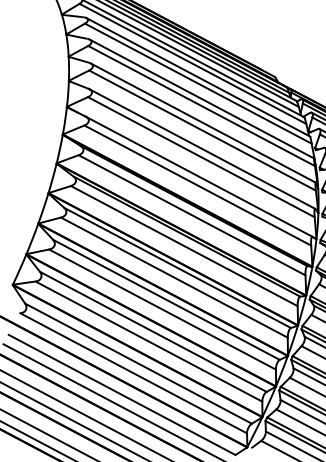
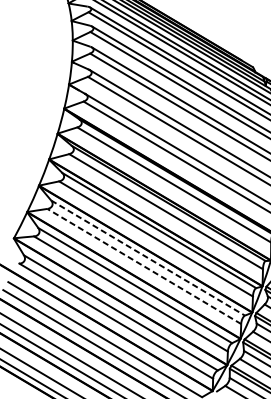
line: (166, 300) -> (148, 258), solid -> dashed
line: (162, 309) -> (144, 266), solid -> dashed

